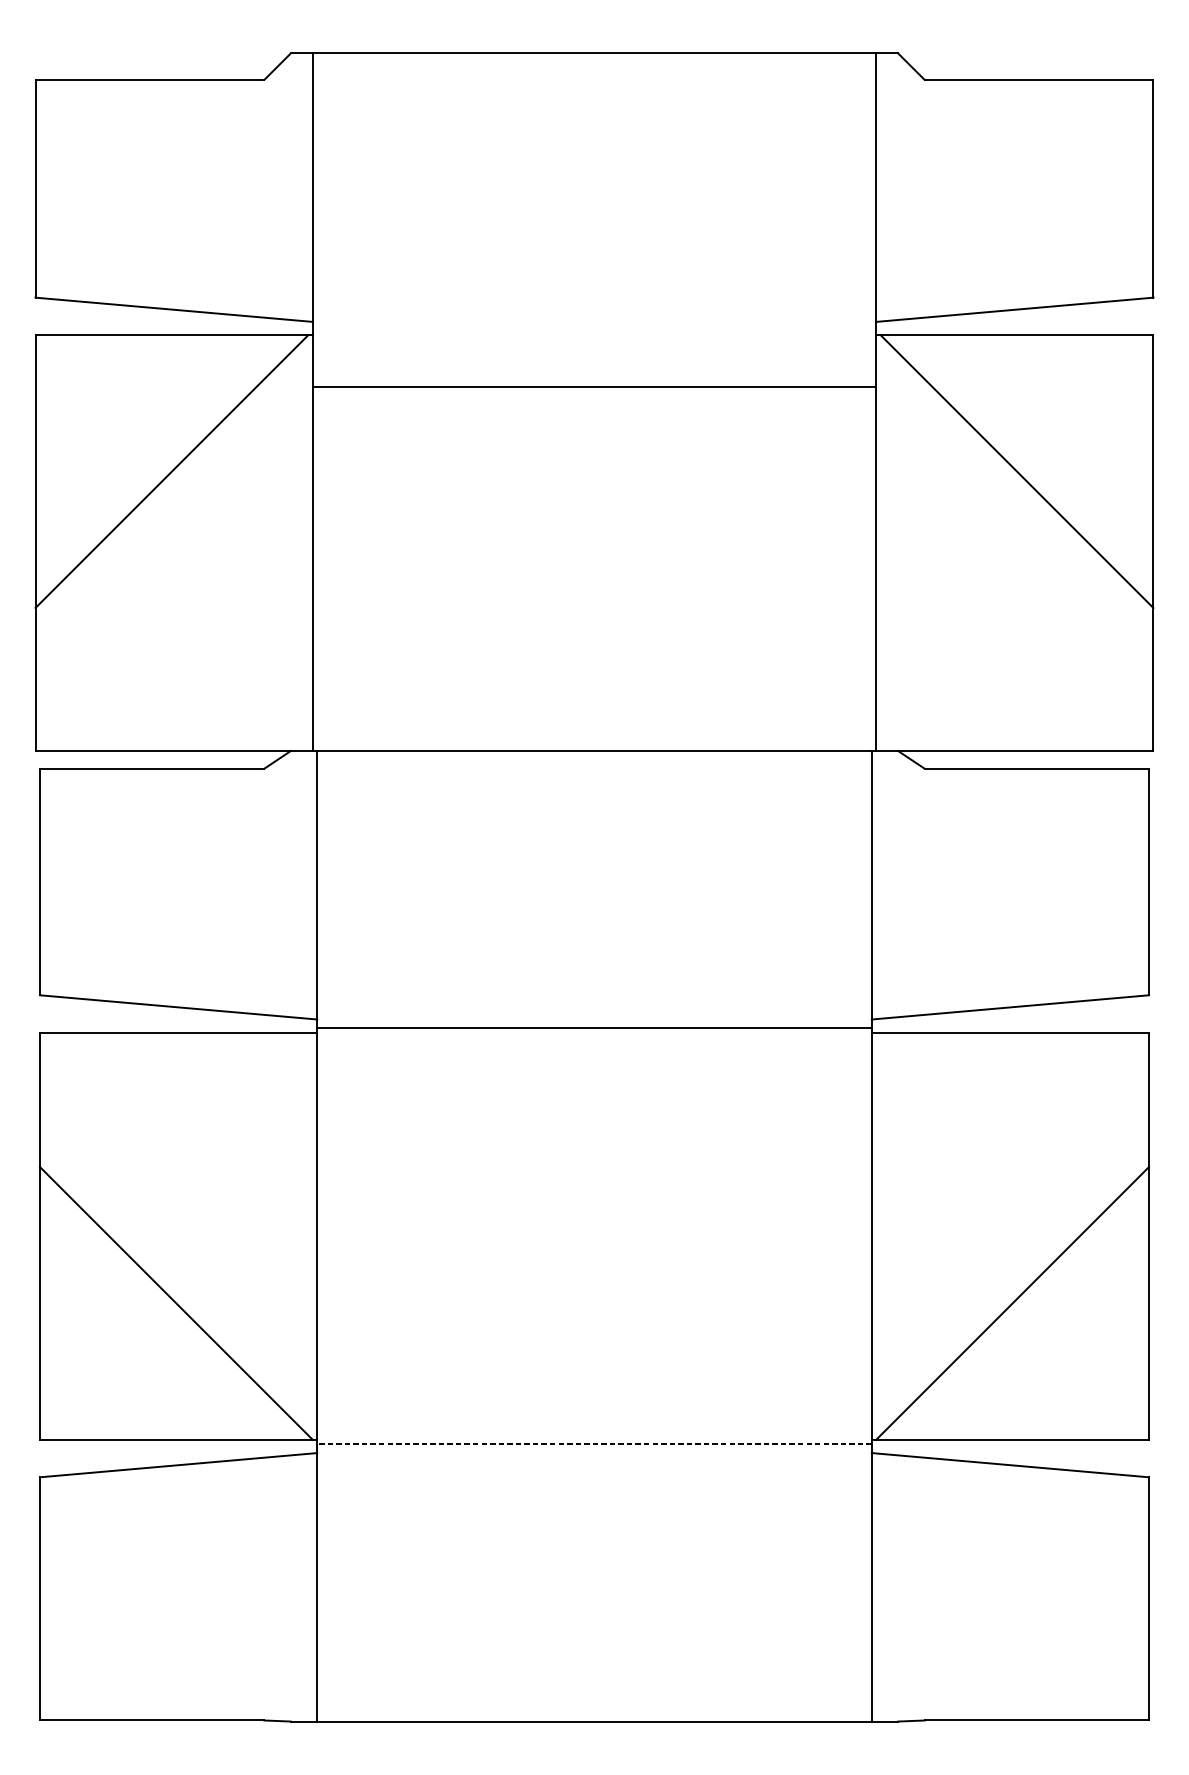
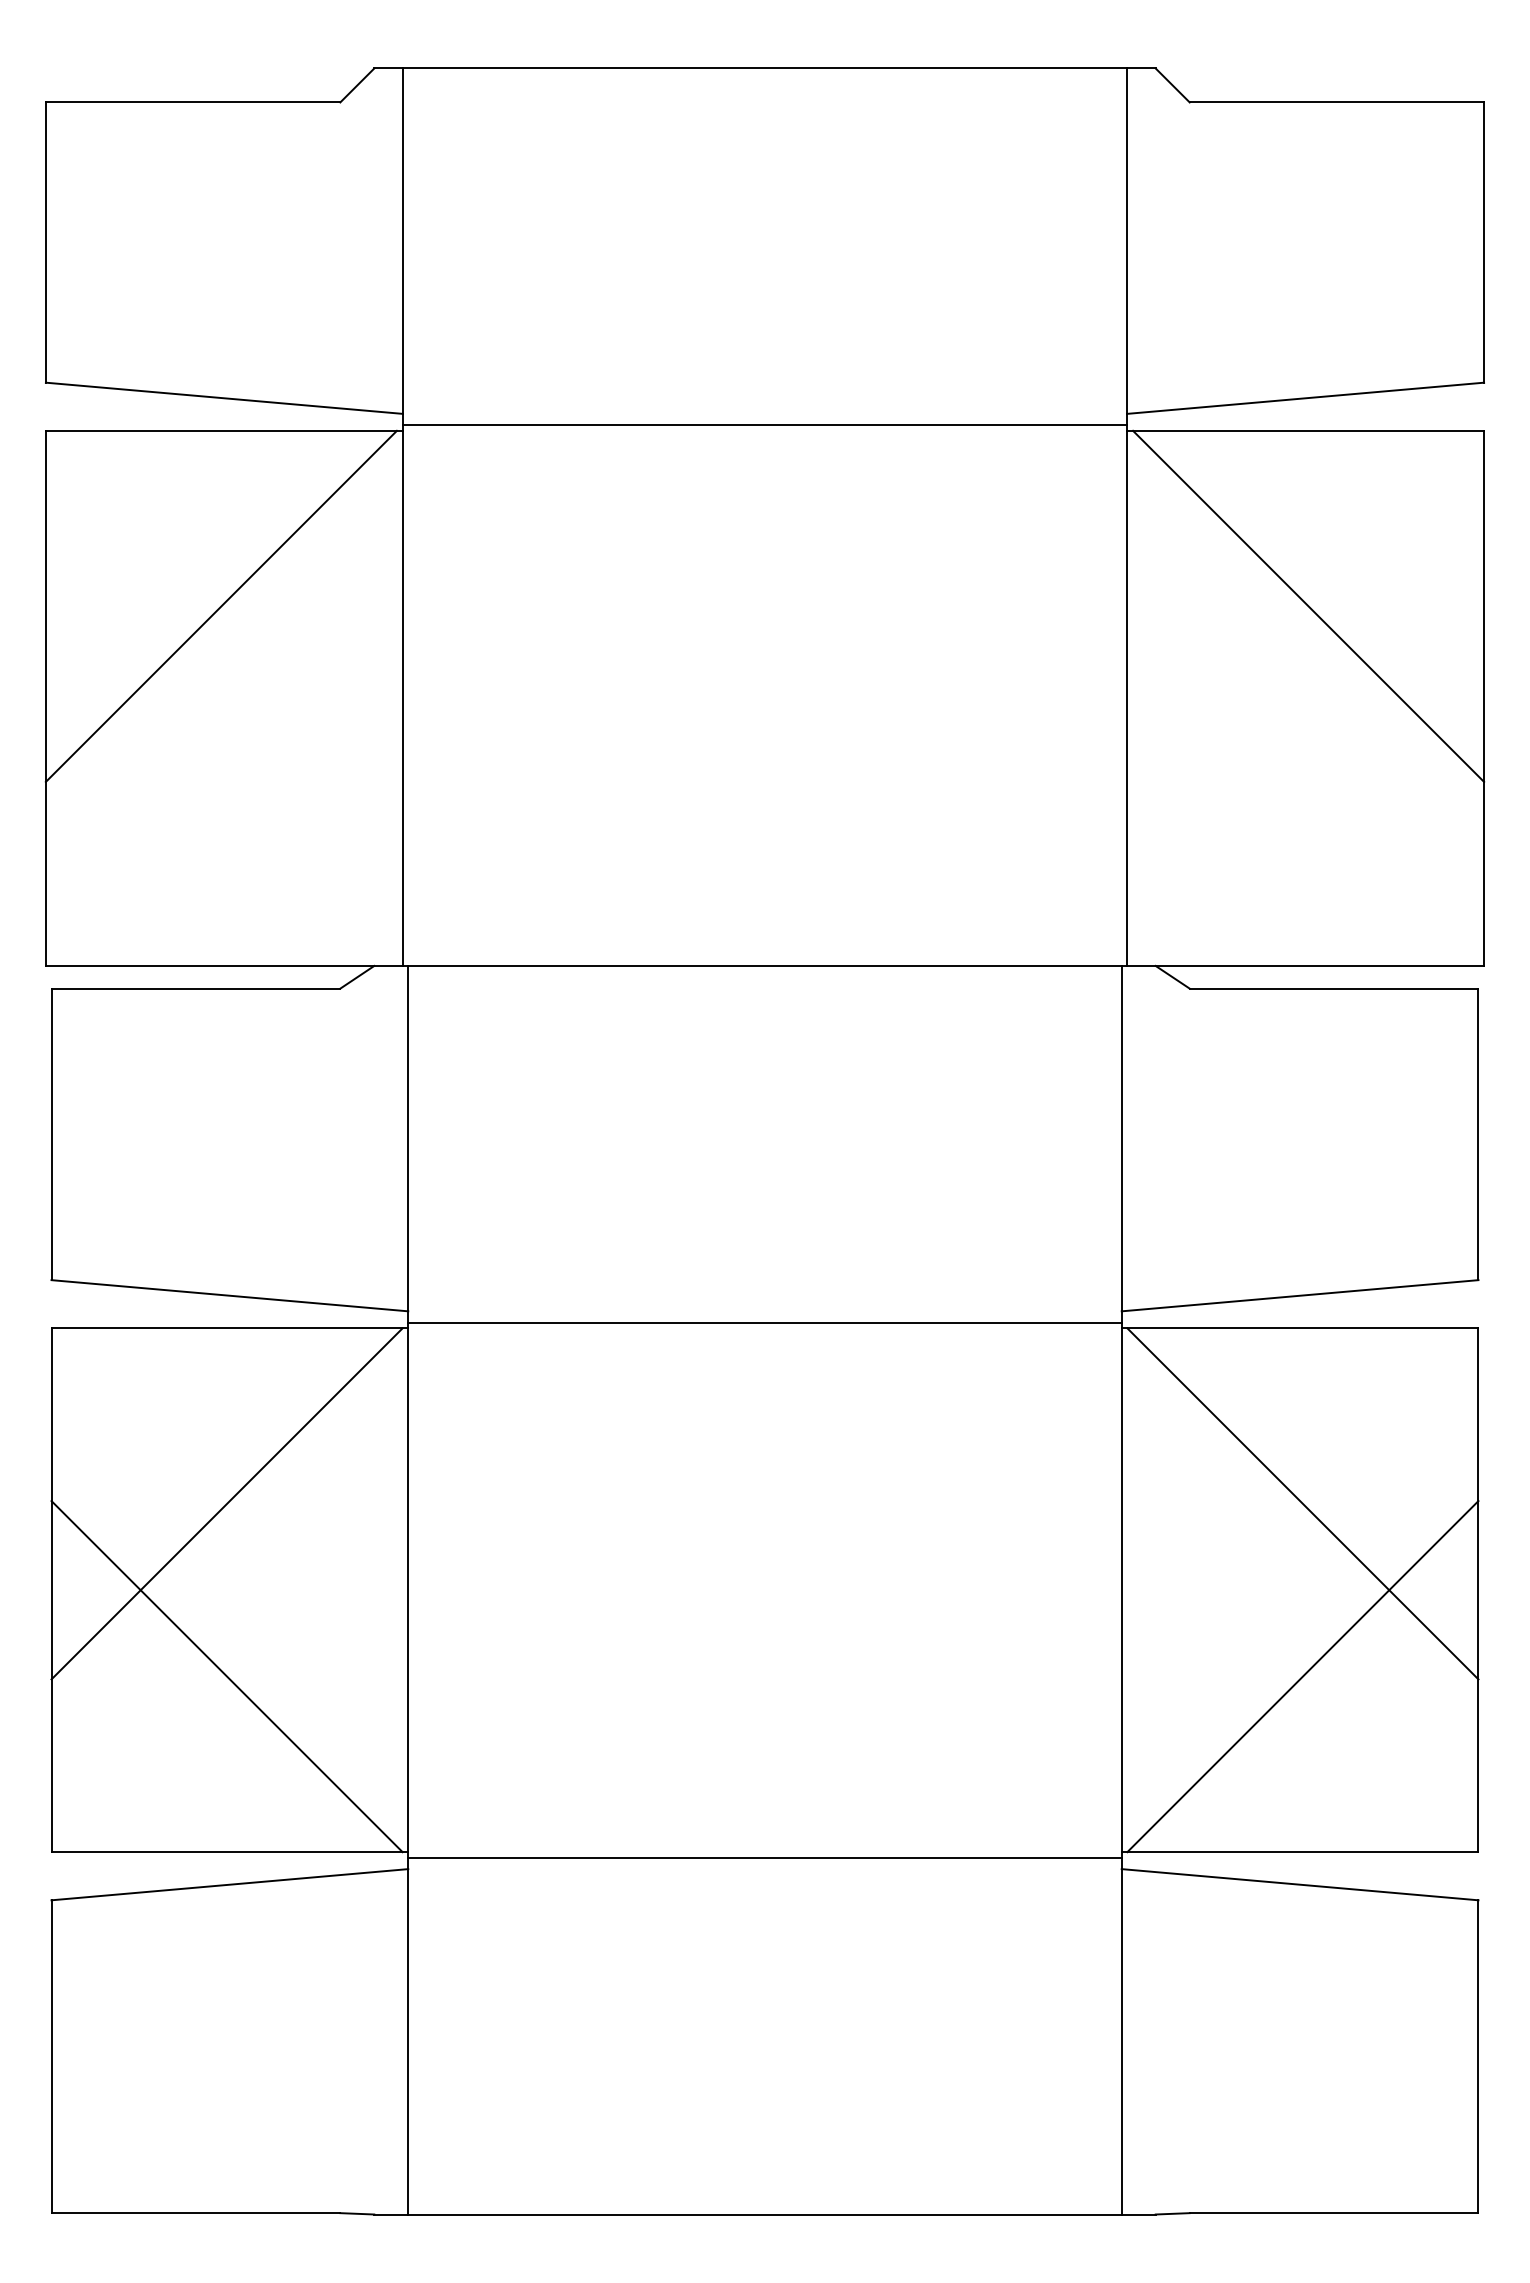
line: (594, 387) -> (764, 425), moved
line: (175, 1168) -> (226, 1503), added
line: (1012, 1168) -> (1302, 1503), added
line: (594, 1444) -> (765, 1857), dashed -> solid

